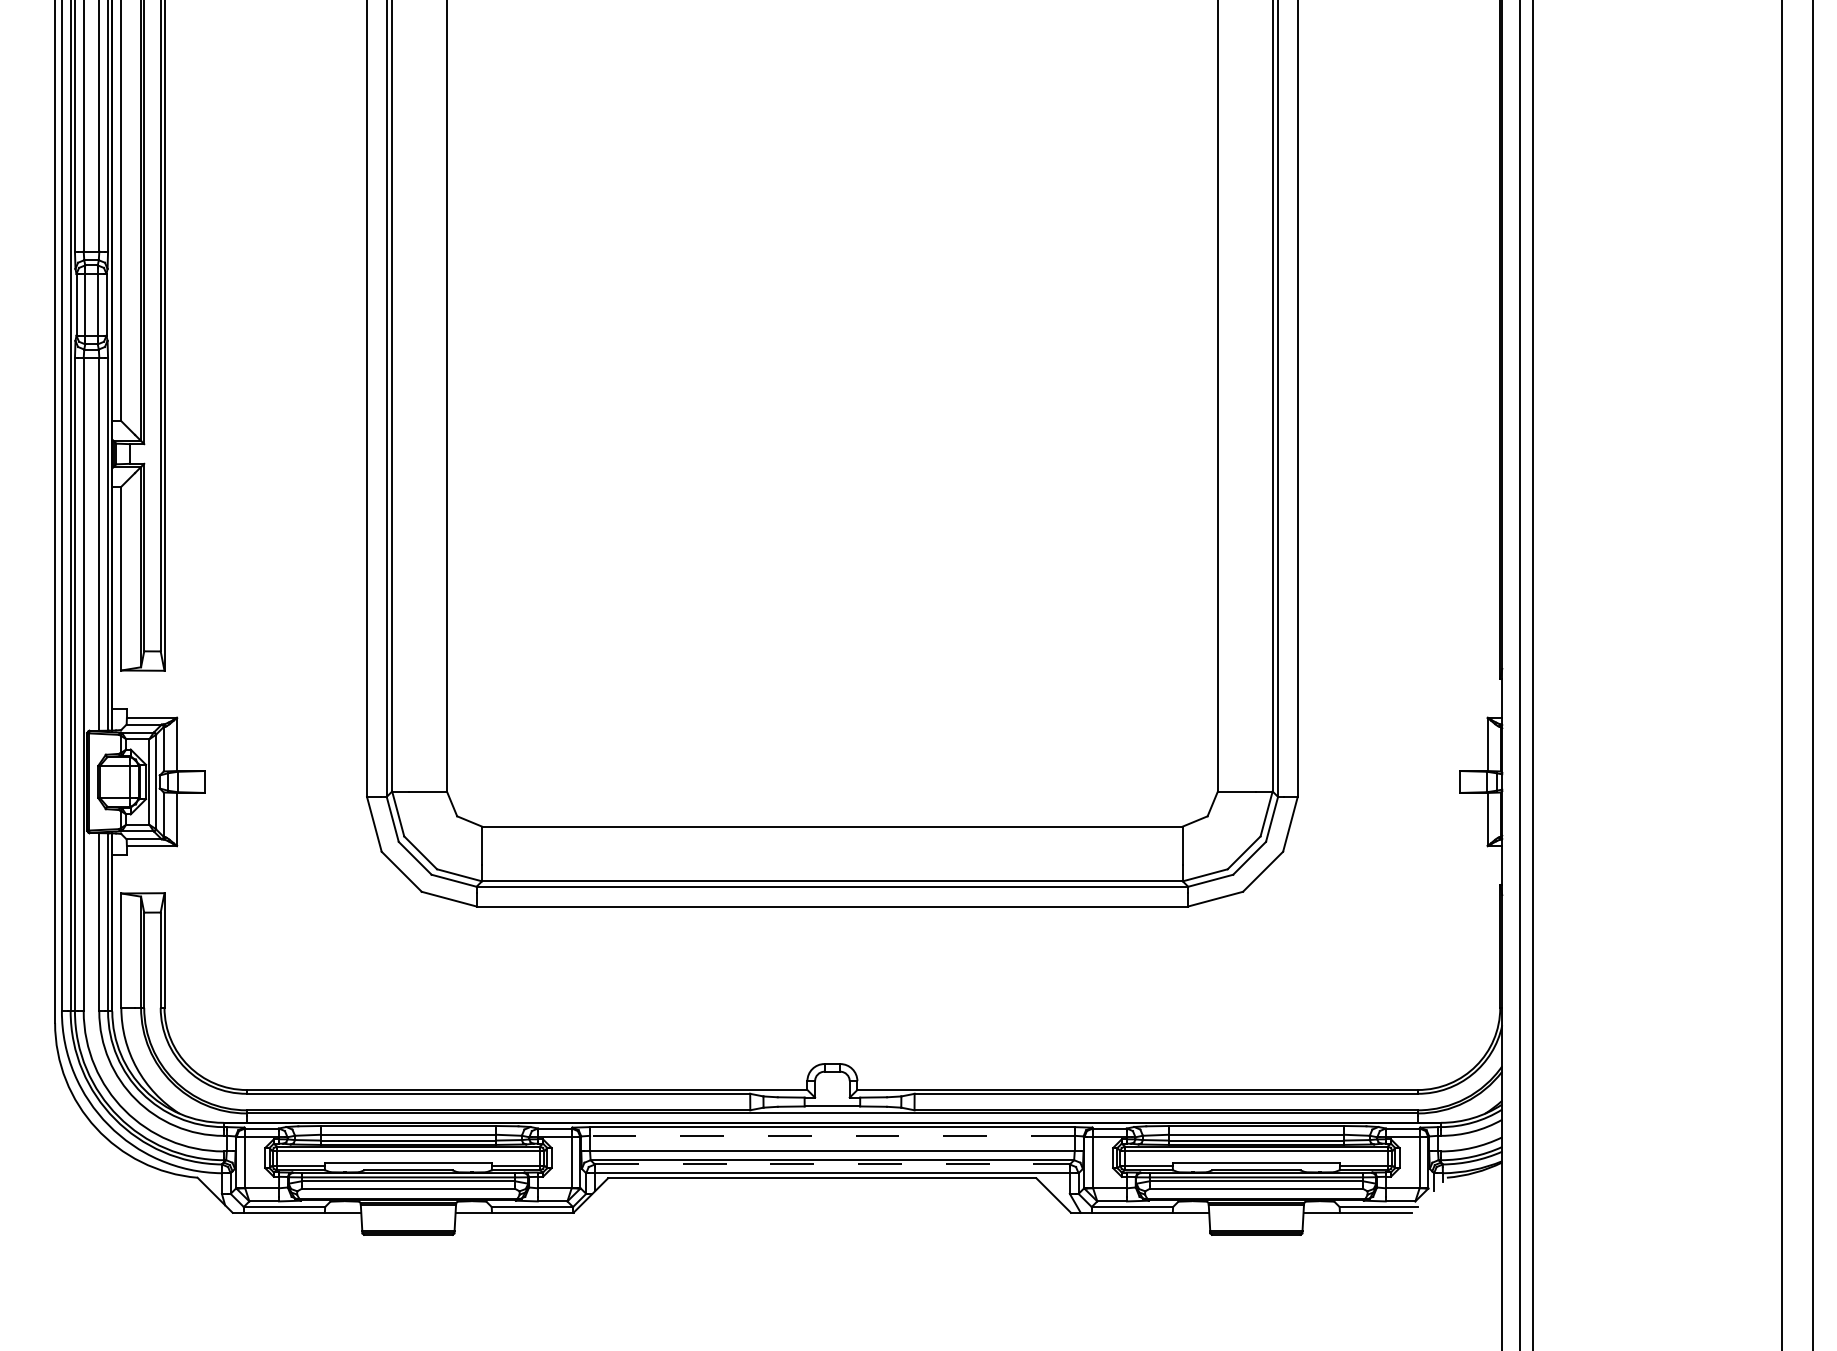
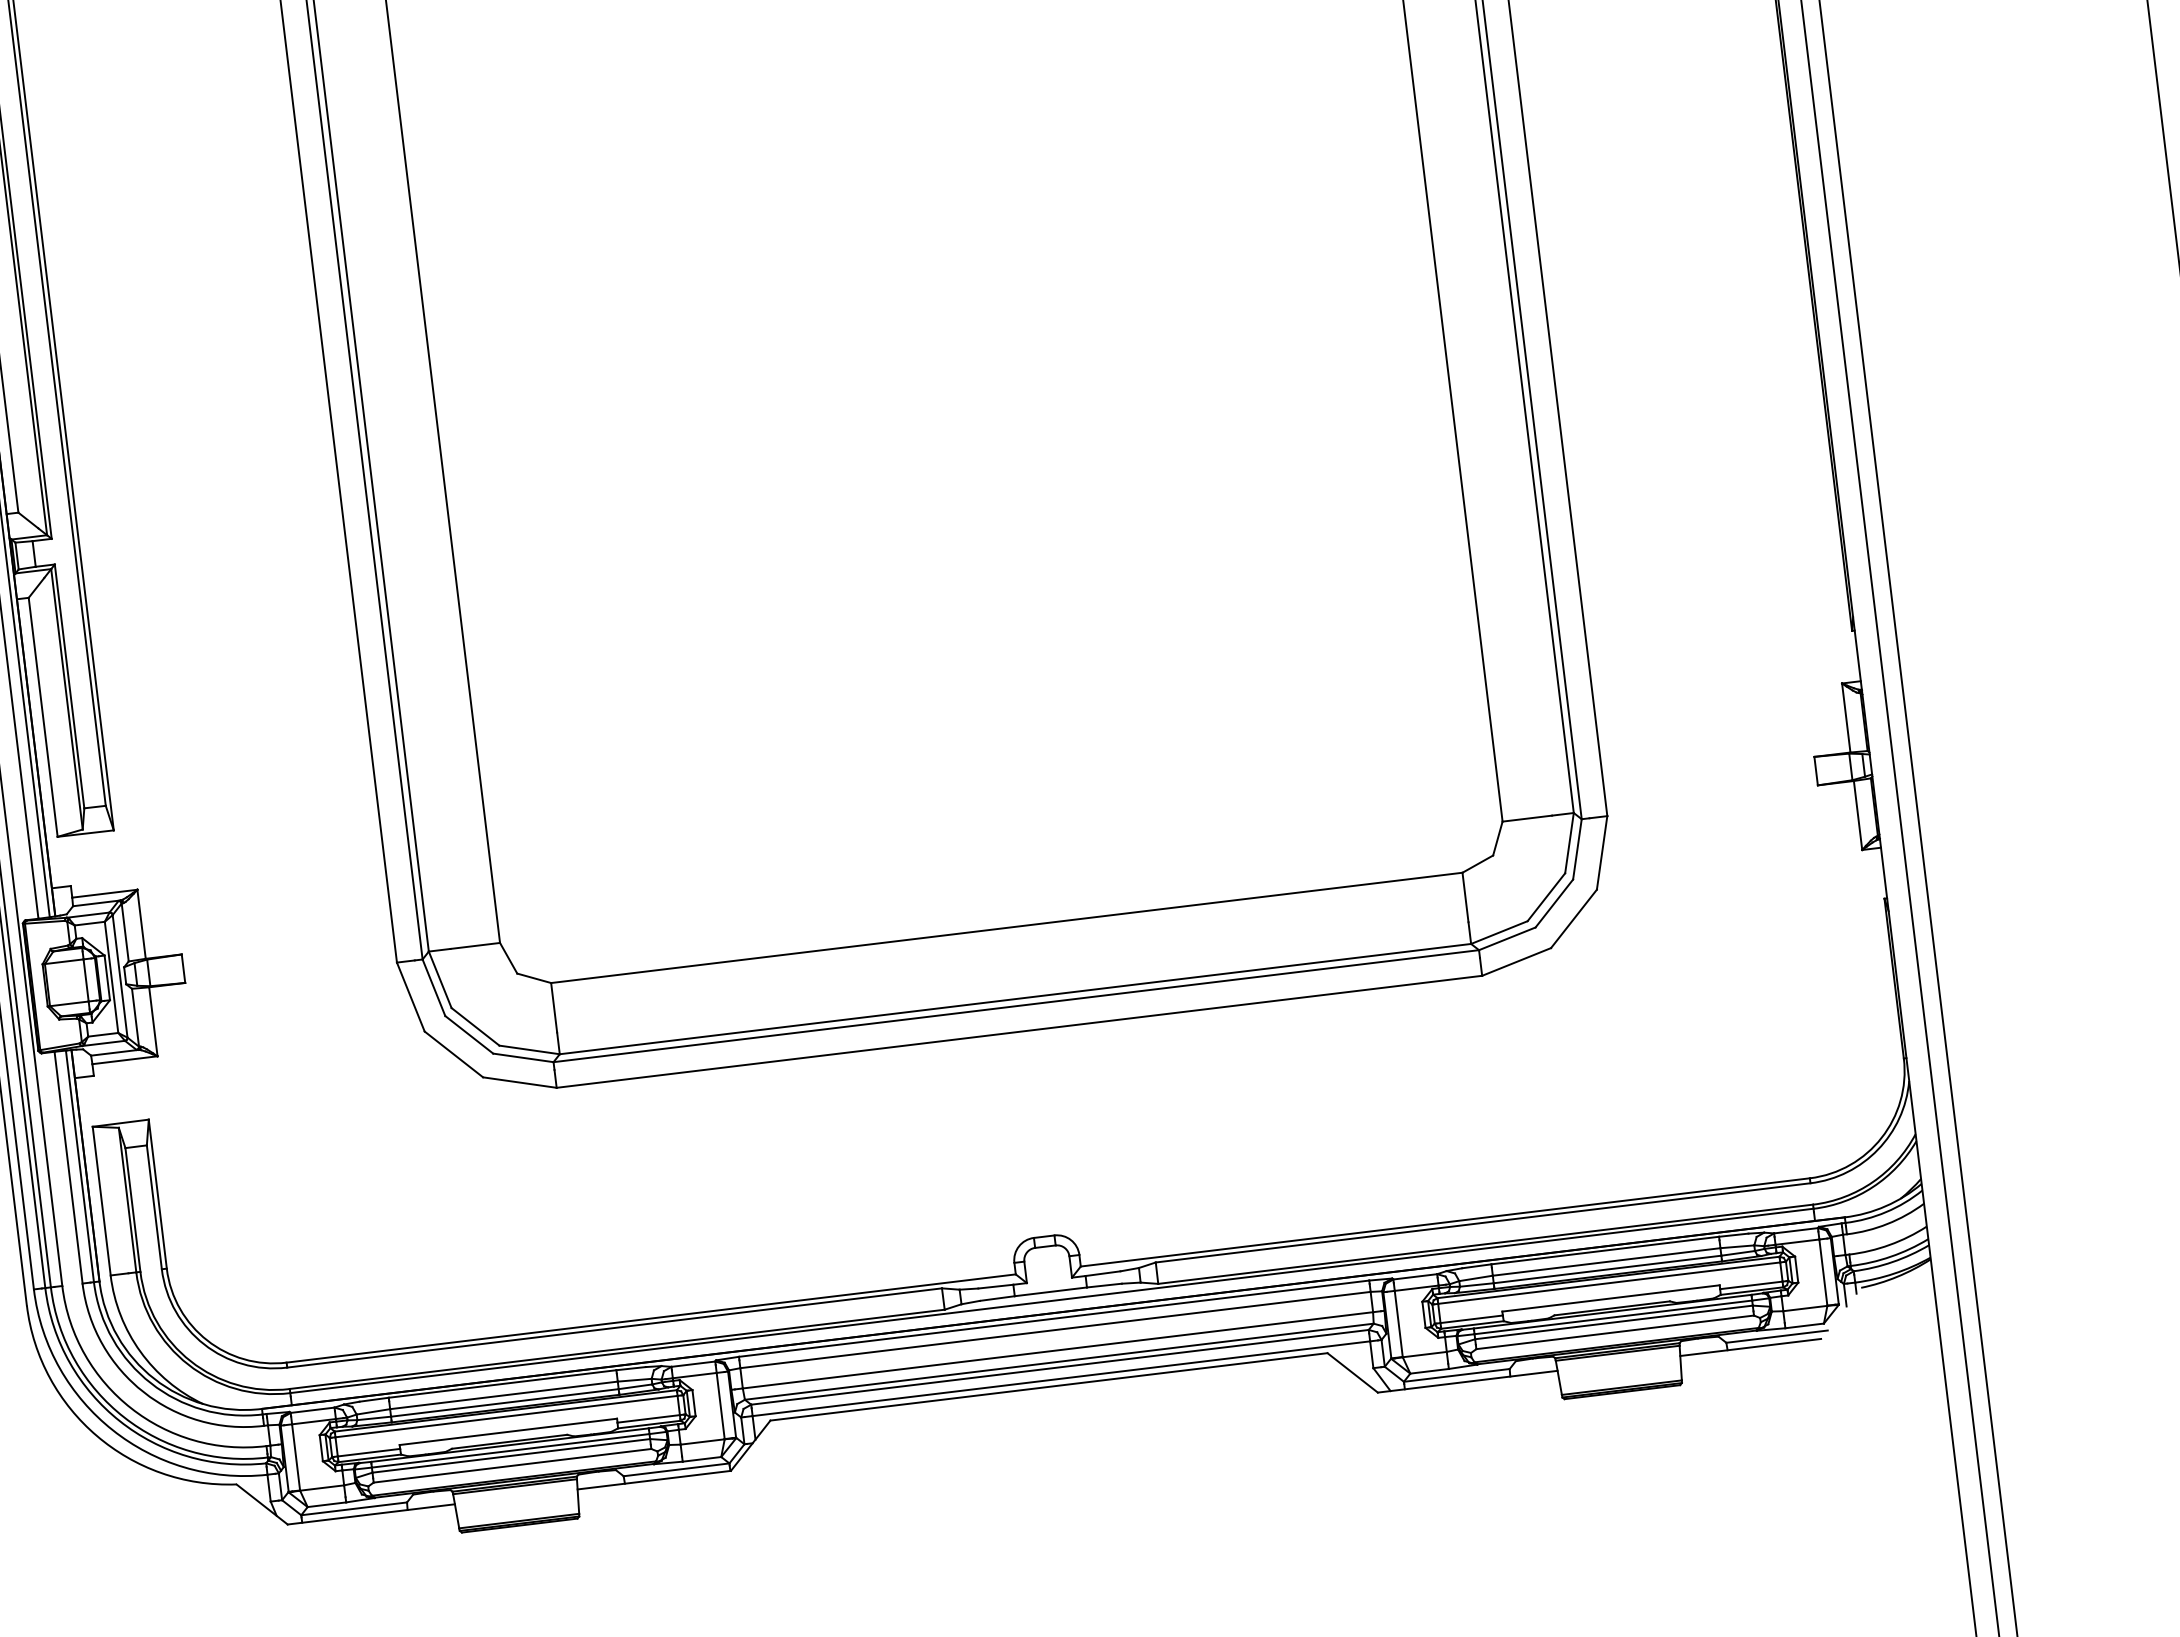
line: (831, 1135) -> (1054, 1329), dashed -> solid
line: (832, 1164) -> (1060, 1367), dashed -> solid

